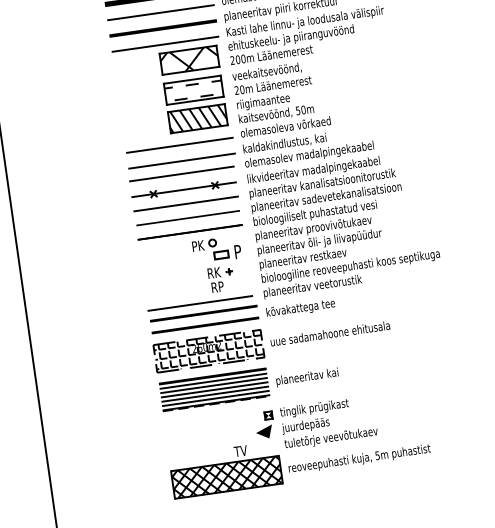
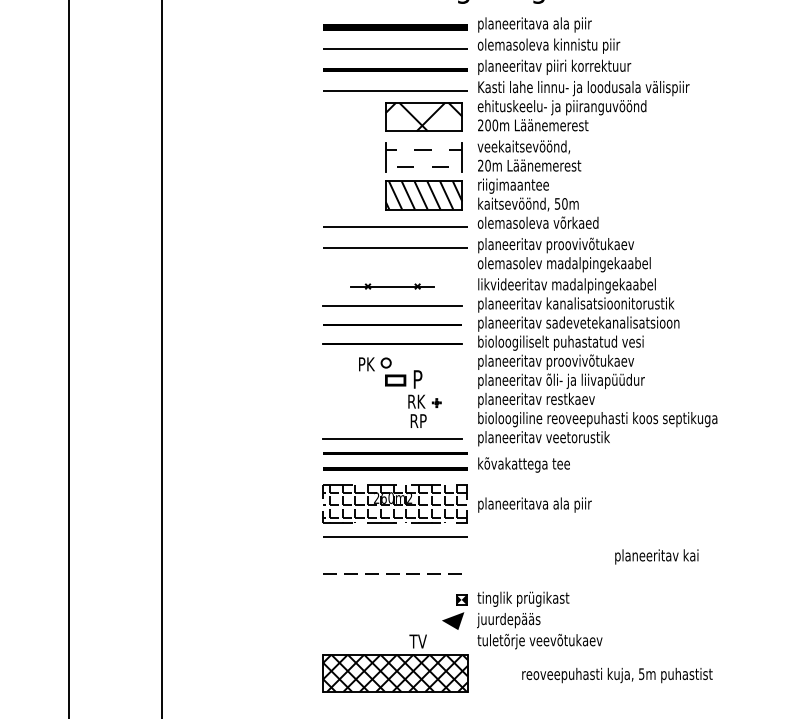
line: (191, 80) -> (423, 143), removed
line: (194, 100) -> (423, 171), removed
text: (301, 141) -> (556, 245), kaldakindlustus, kai -> planeeritav proovivõtukaev
line: (181, 174) -> (392, 265), removed
part: (184, 189) -> (392, 286), size x0.6
part: (216, 249) -> (390, 372), moved
text: (330, 334) -> (558, 504), uue sadamahoone ehitusala -> planeeritava ala piir
text: (307, 377) -> (656, 556), moved
hatch: (214, 389) -> (395, 555), removed
text: (359, 459) -> (617, 675), moved

